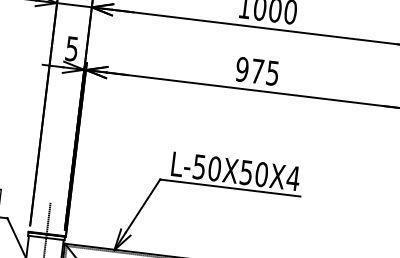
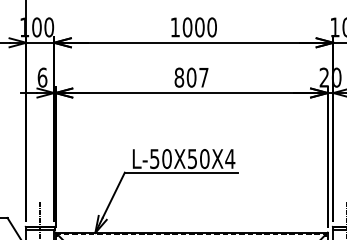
text: (72, 48) -> (42, 77), 5 -> 6
text: (257, 71) -> (191, 77), 975 -> 807

